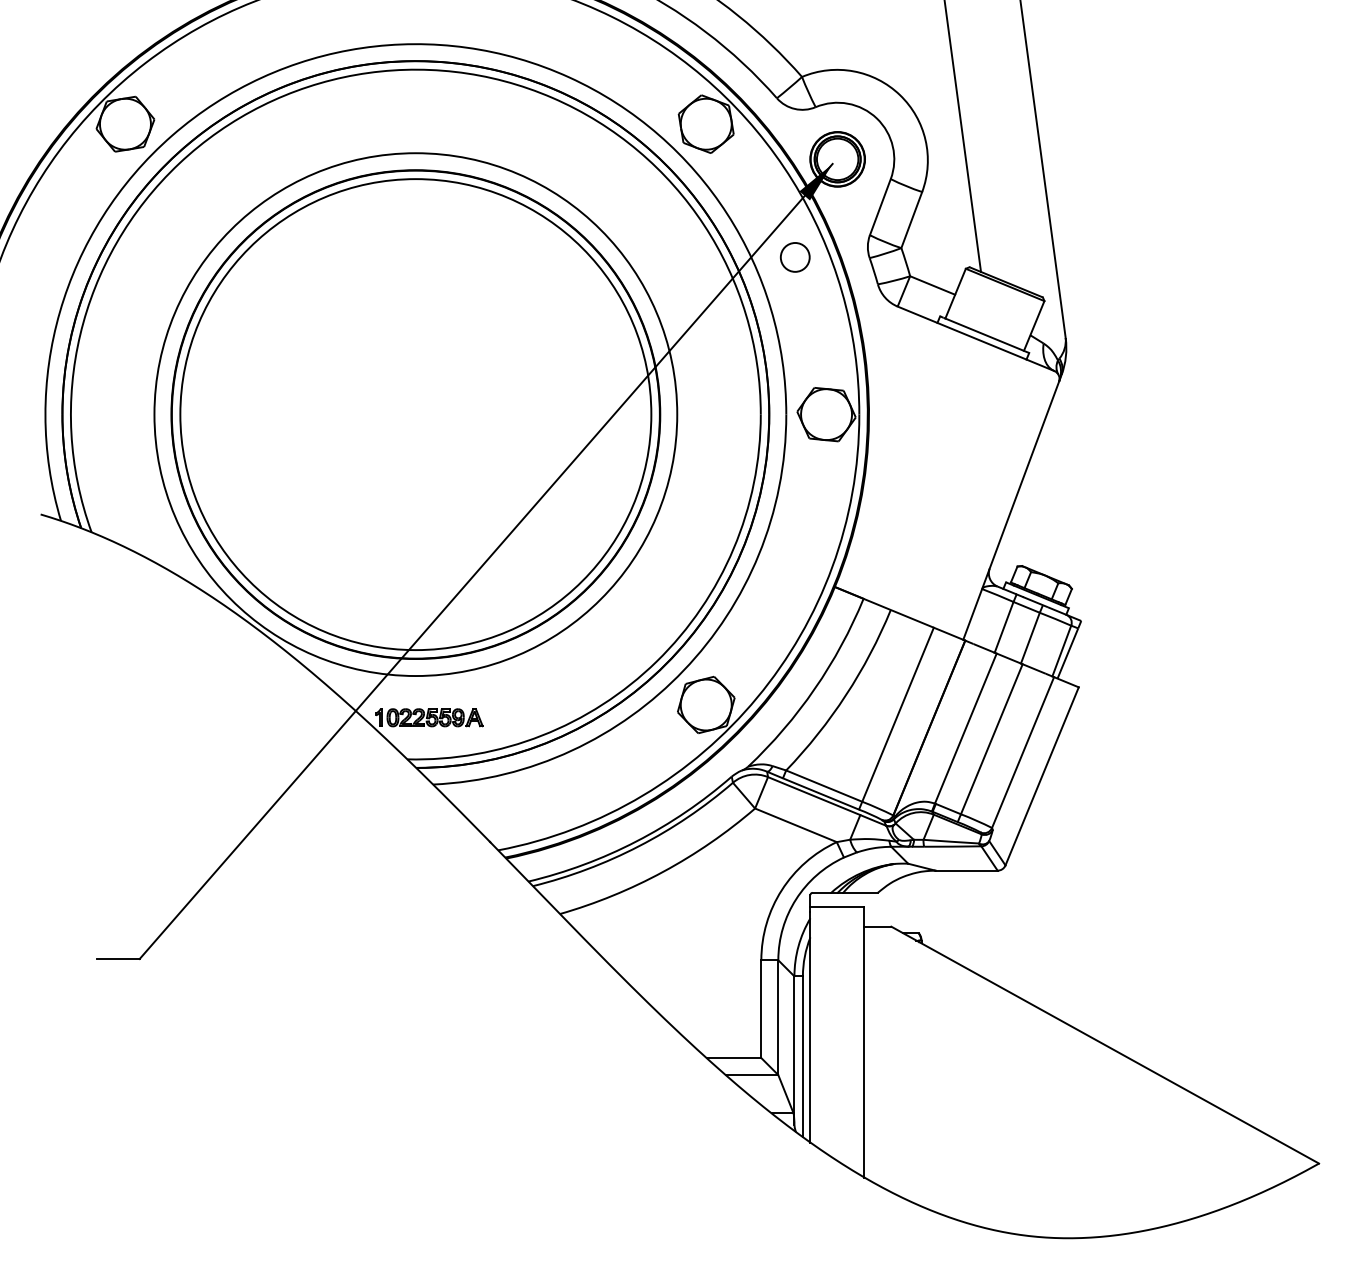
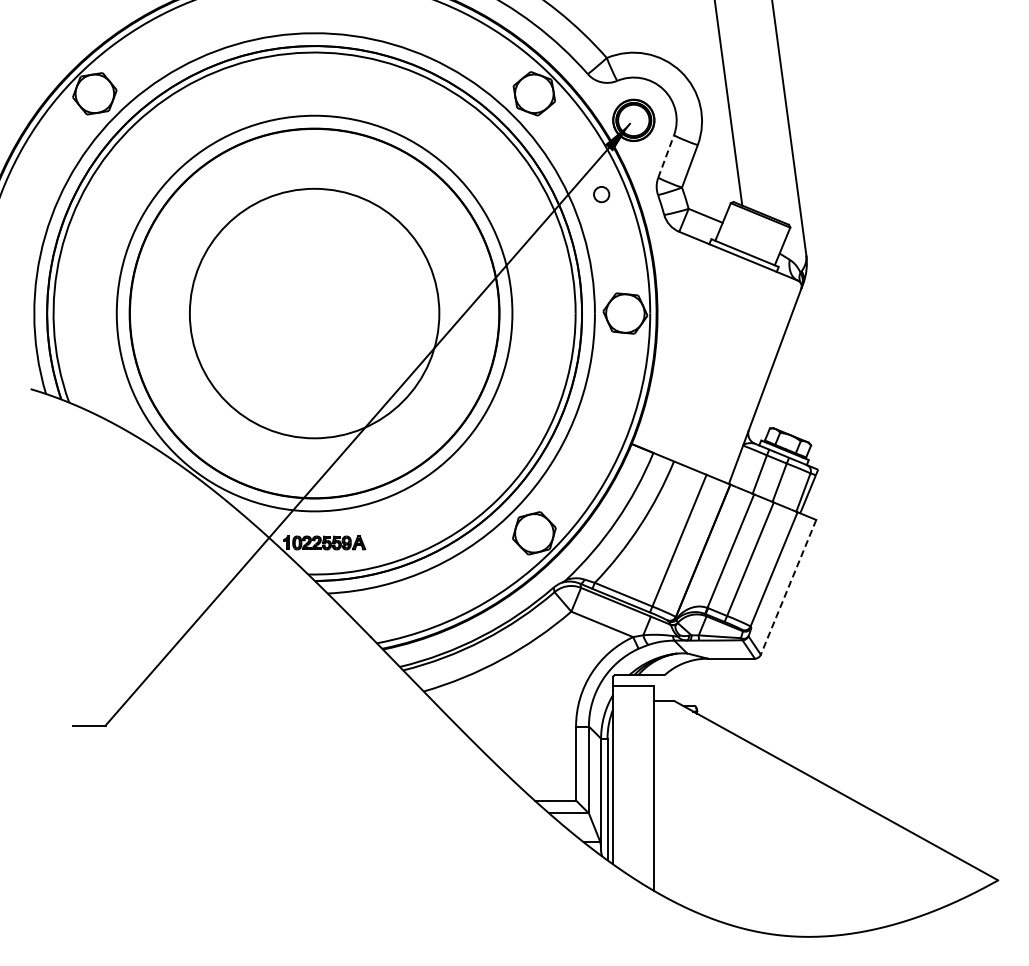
line: (880, 207) -> (666, 156), solid -> dashed
circle: (794, 257) -> (601, 194), size x0.7
circle: (415, 414) -> (314, 313), size x0.7
line: (1042, 776) -> (788, 587), solid -> dashed

